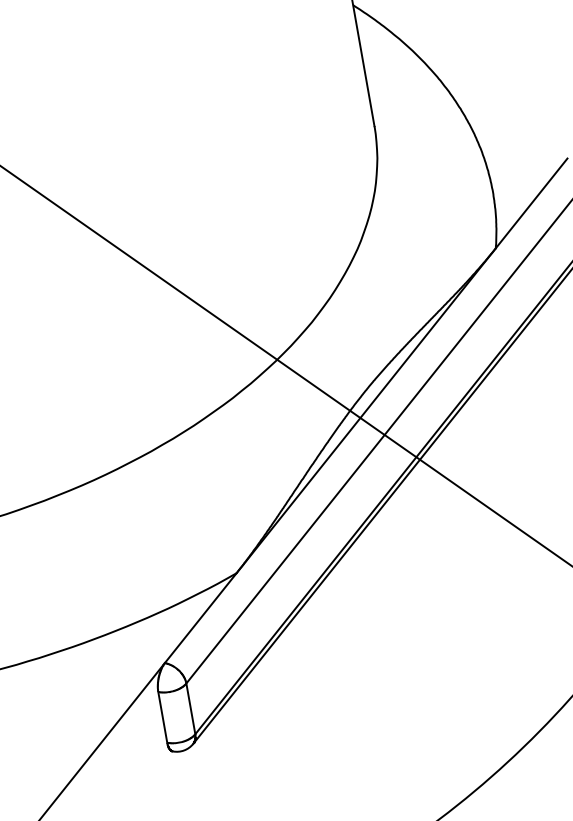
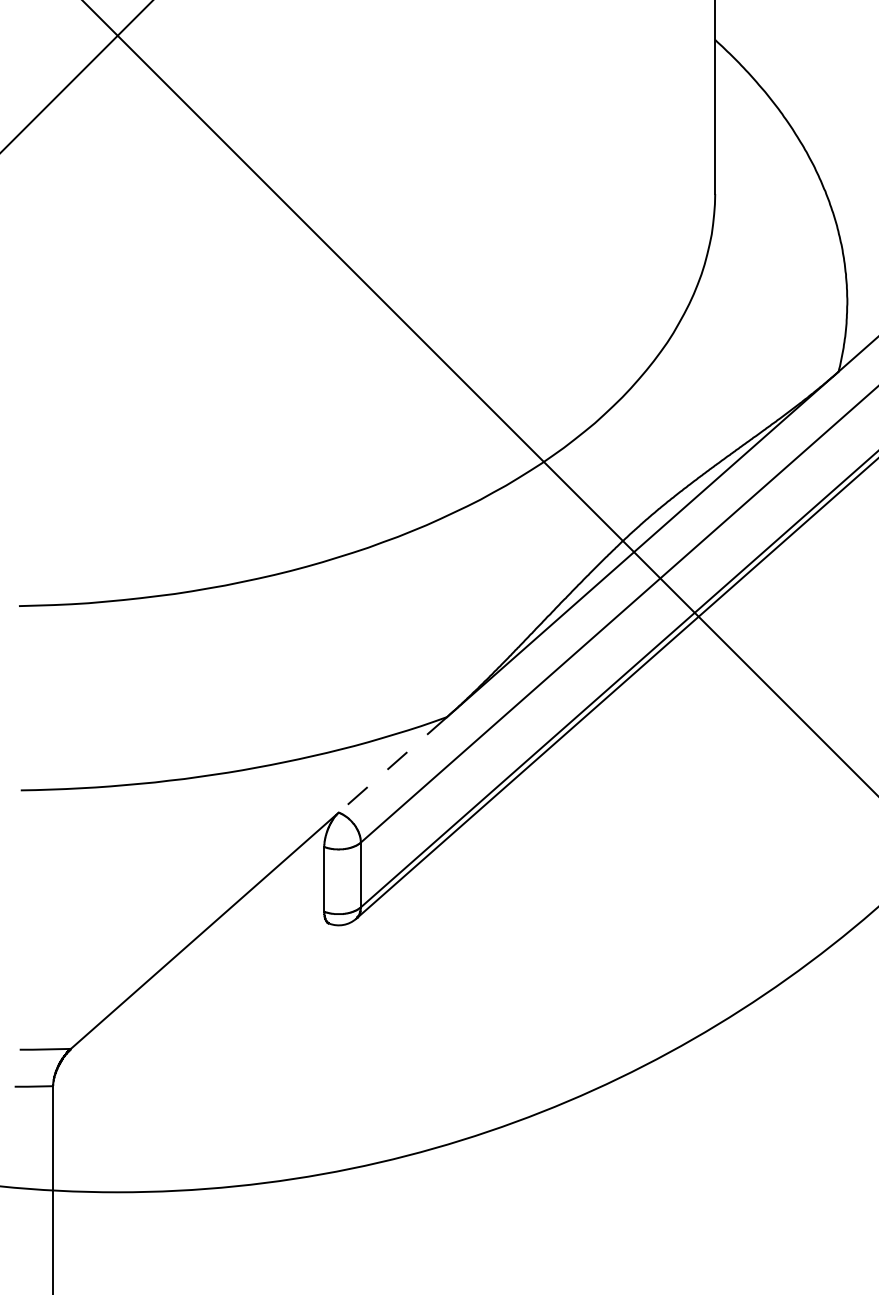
line: (200, 618) -> (392, 765), solid -> dashed

